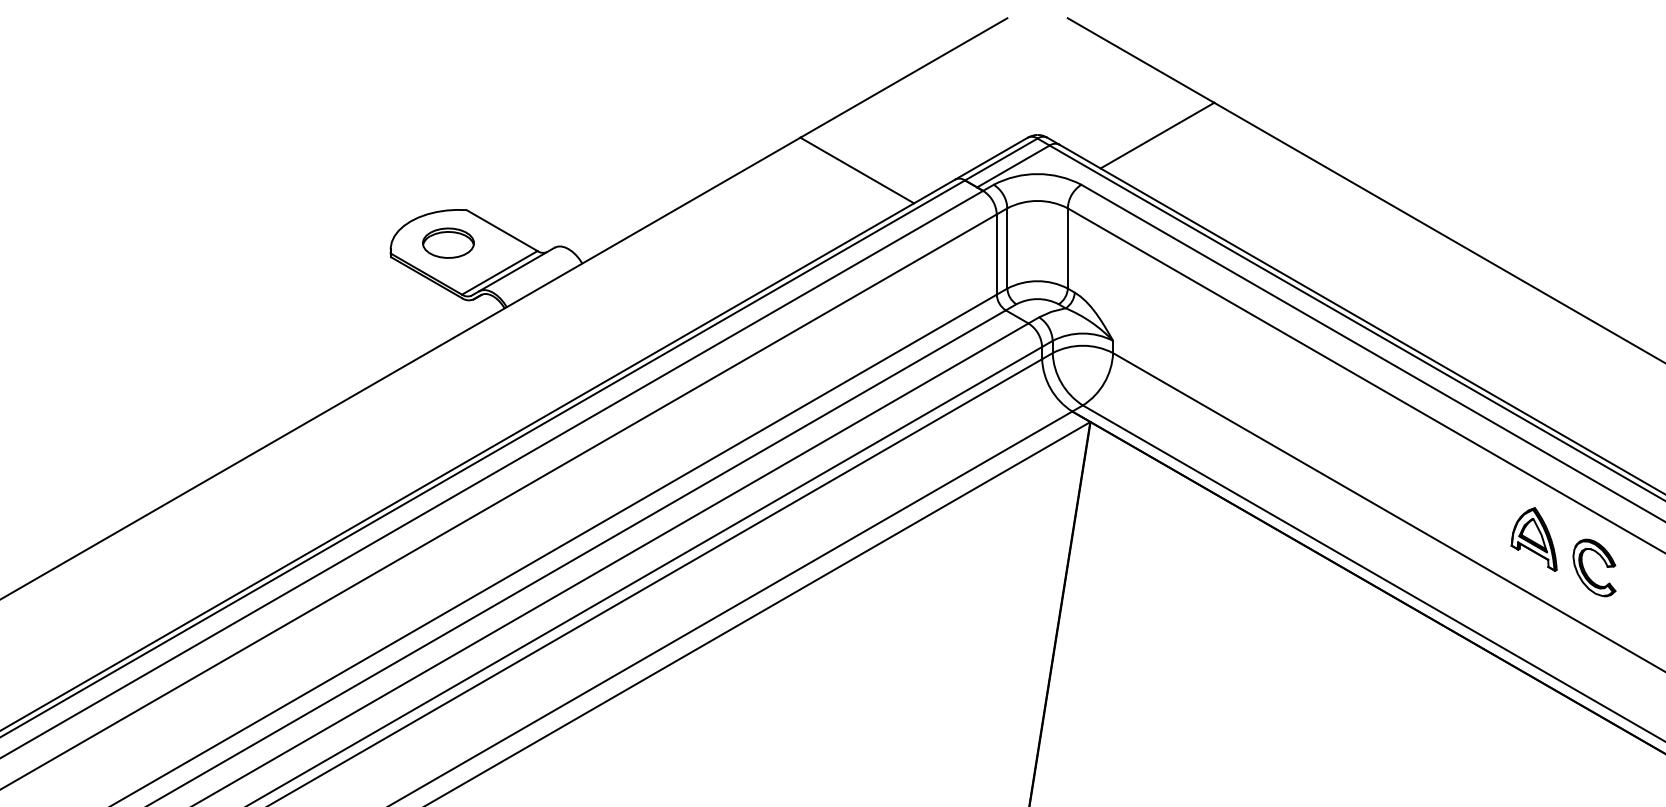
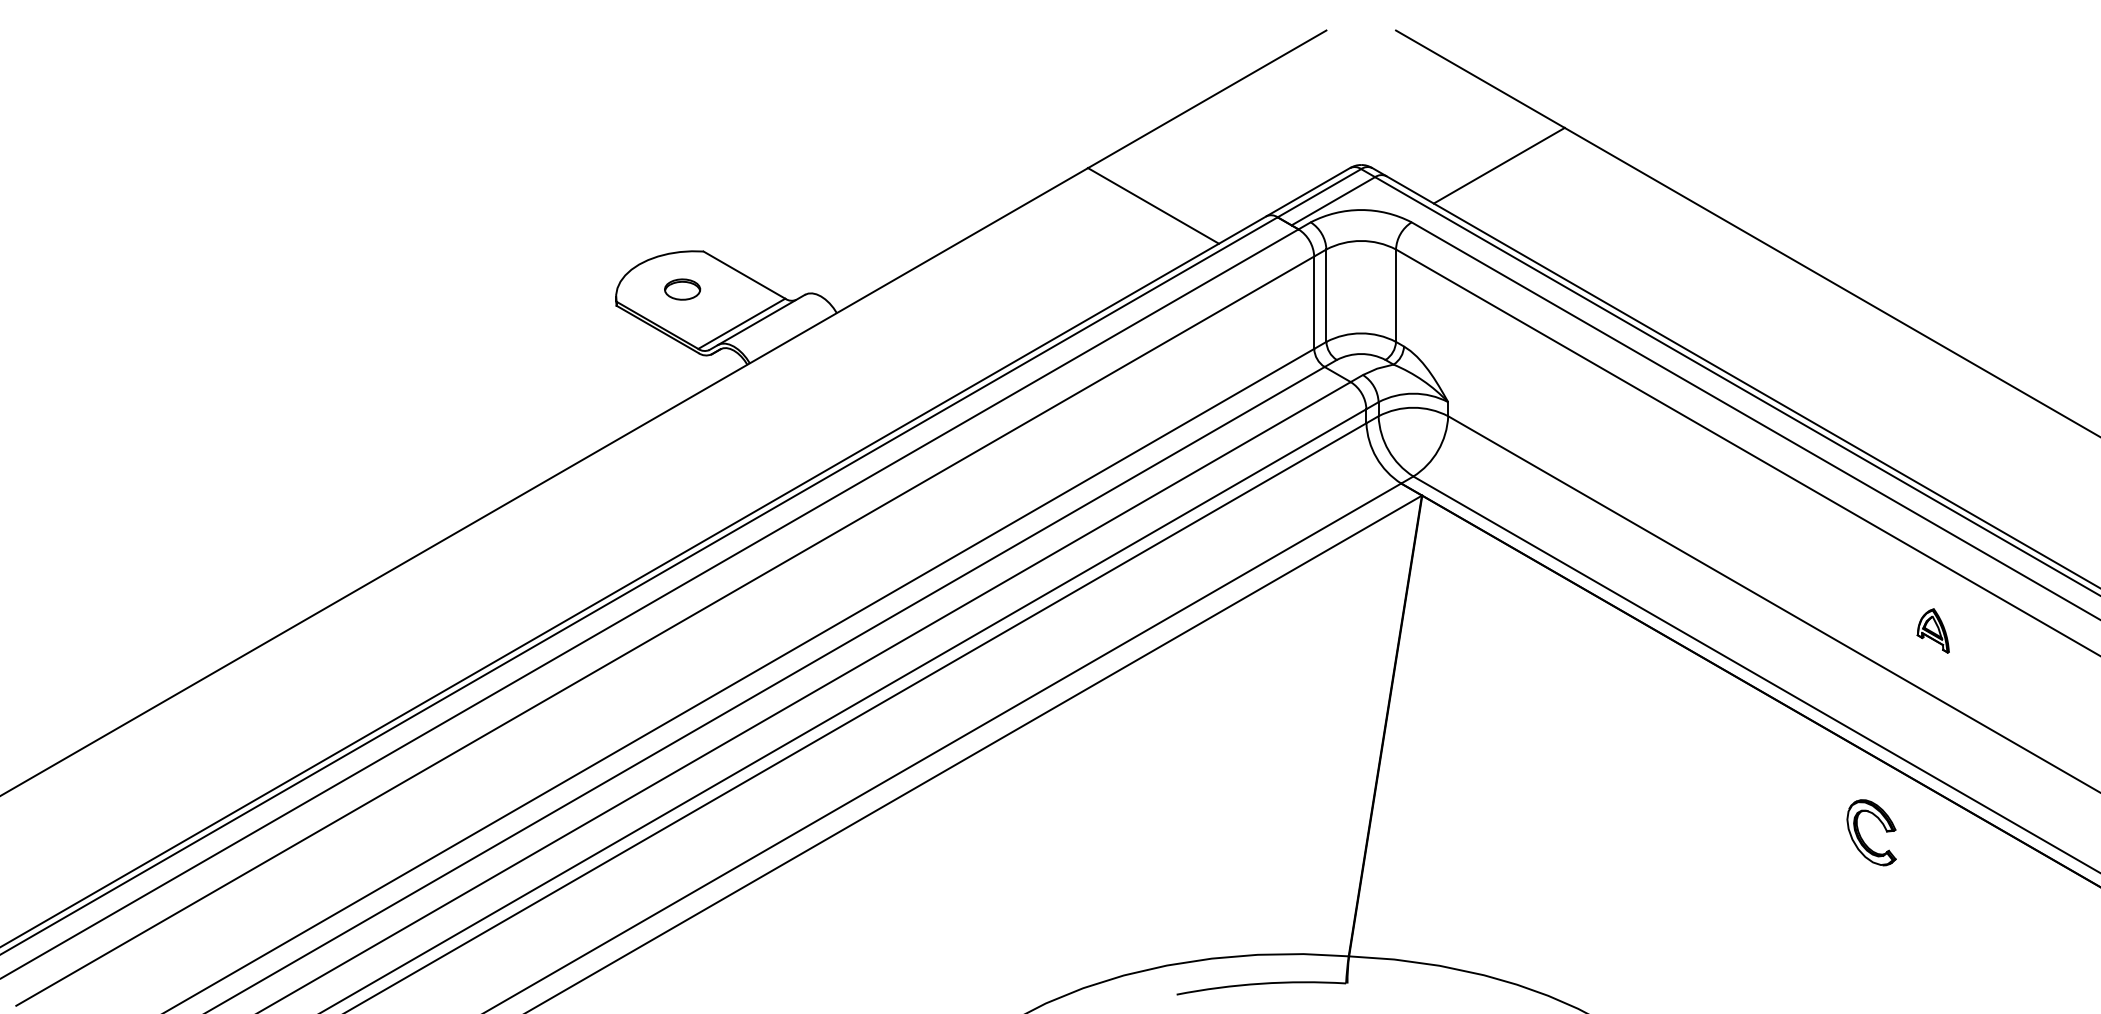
part: (448, 243) -> (682, 289), size x0.6
part: (1534, 539) -> (1933, 630), size x0.6
part: (1585, 571) -> (1861, 836), moved

